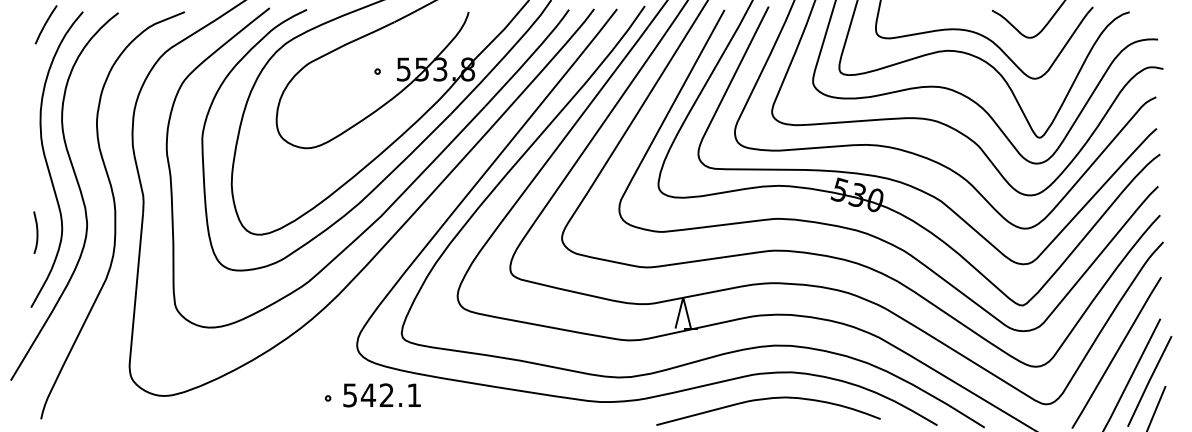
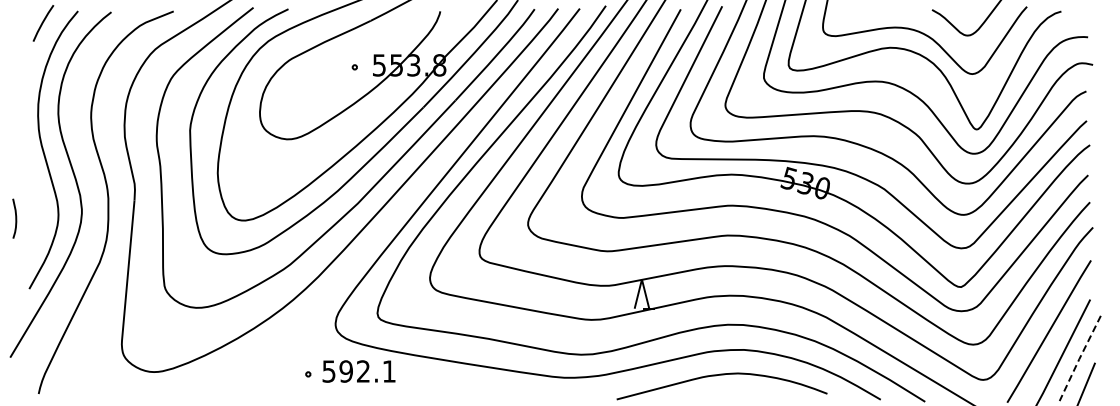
curve: (36, 232) -> (15, 218), moved
line: (1148, 382) -> (1079, 359), solid -> dashed
text: (368, 395) -> (346, 371), 542.1 -> 592.1

